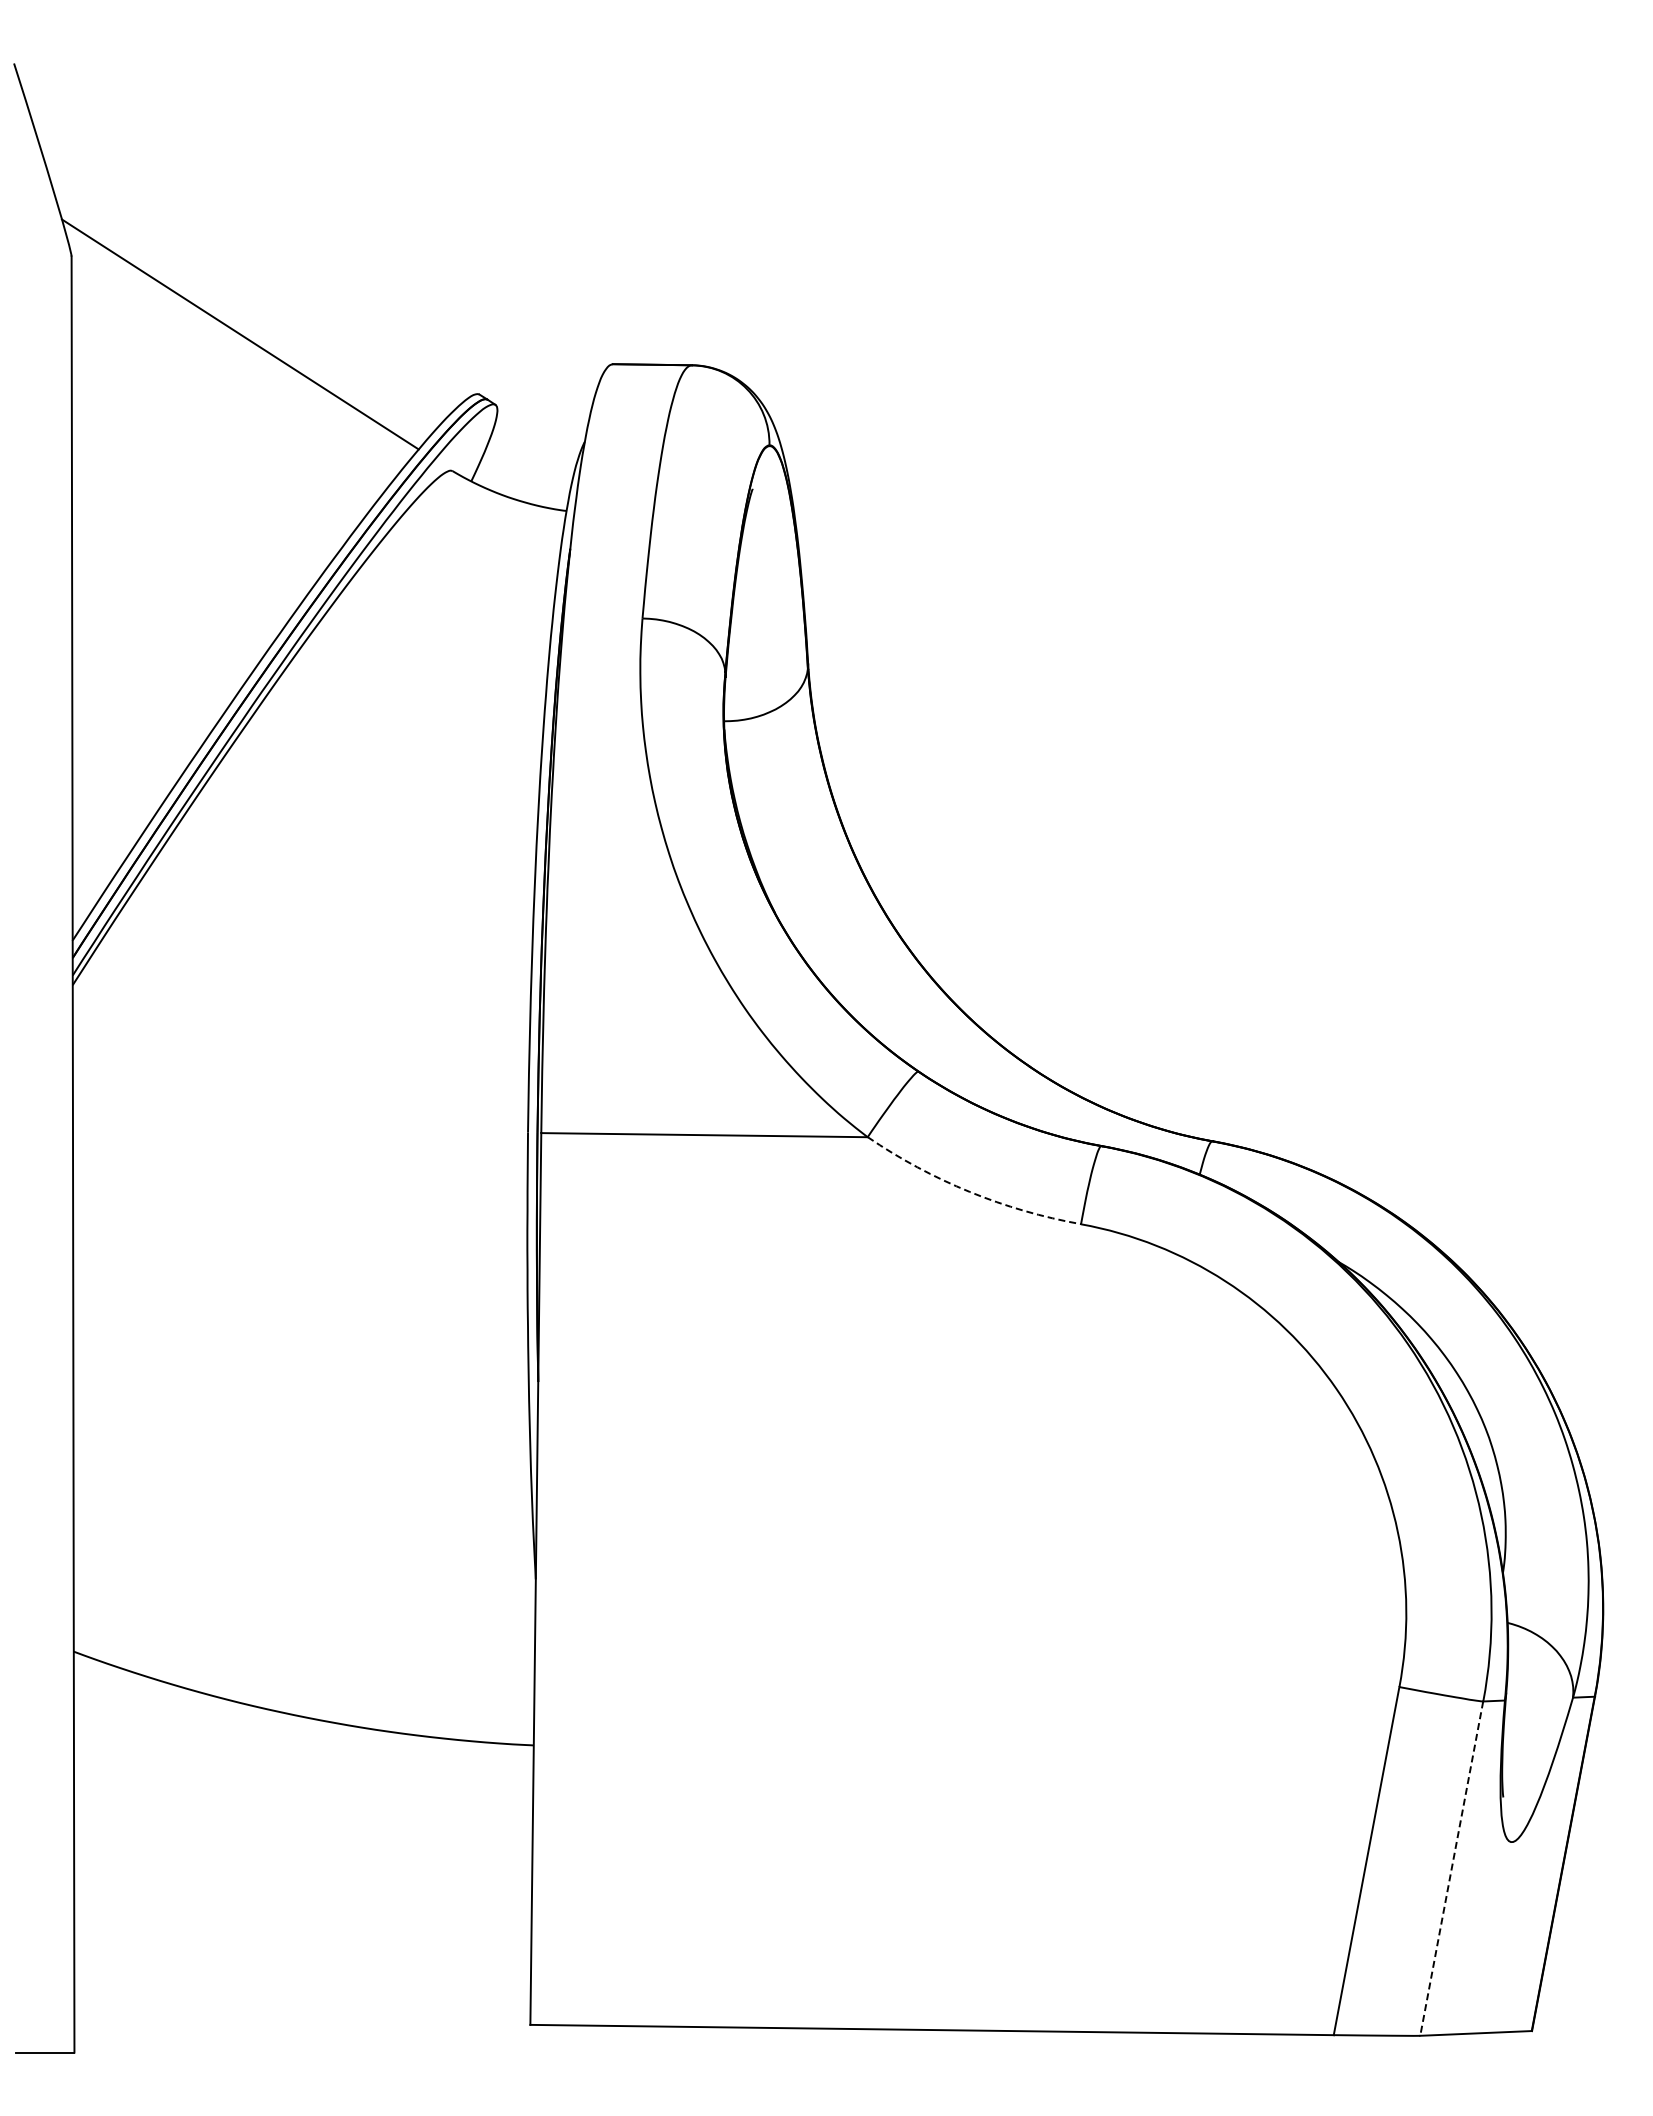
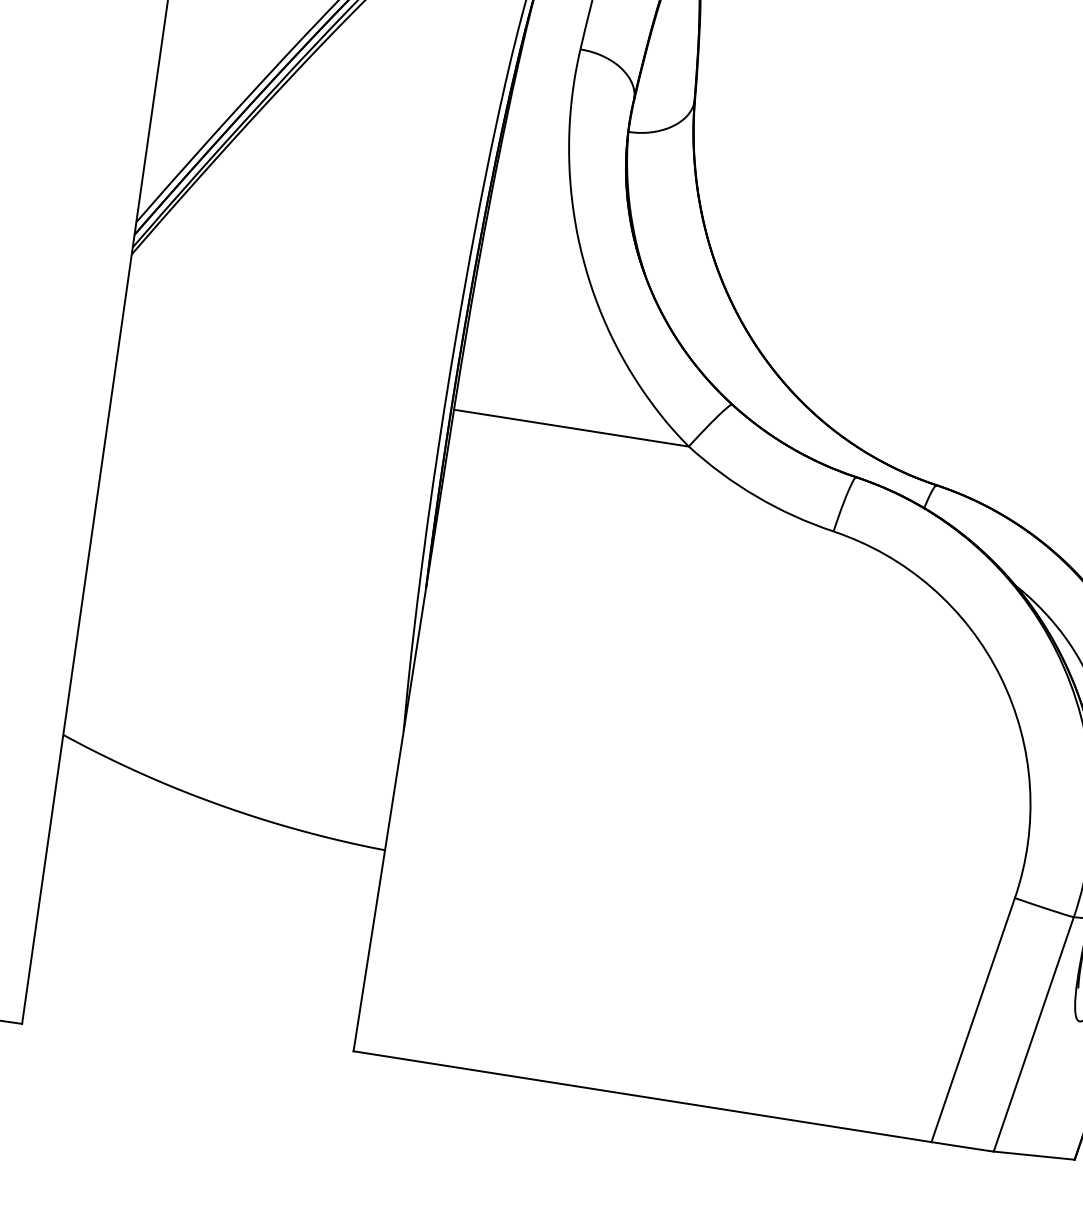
arc: (969, 1191) -> (756, 496), dashed -> solid
line: (1451, 1869) -> (1033, 1034), dashed -> solid

